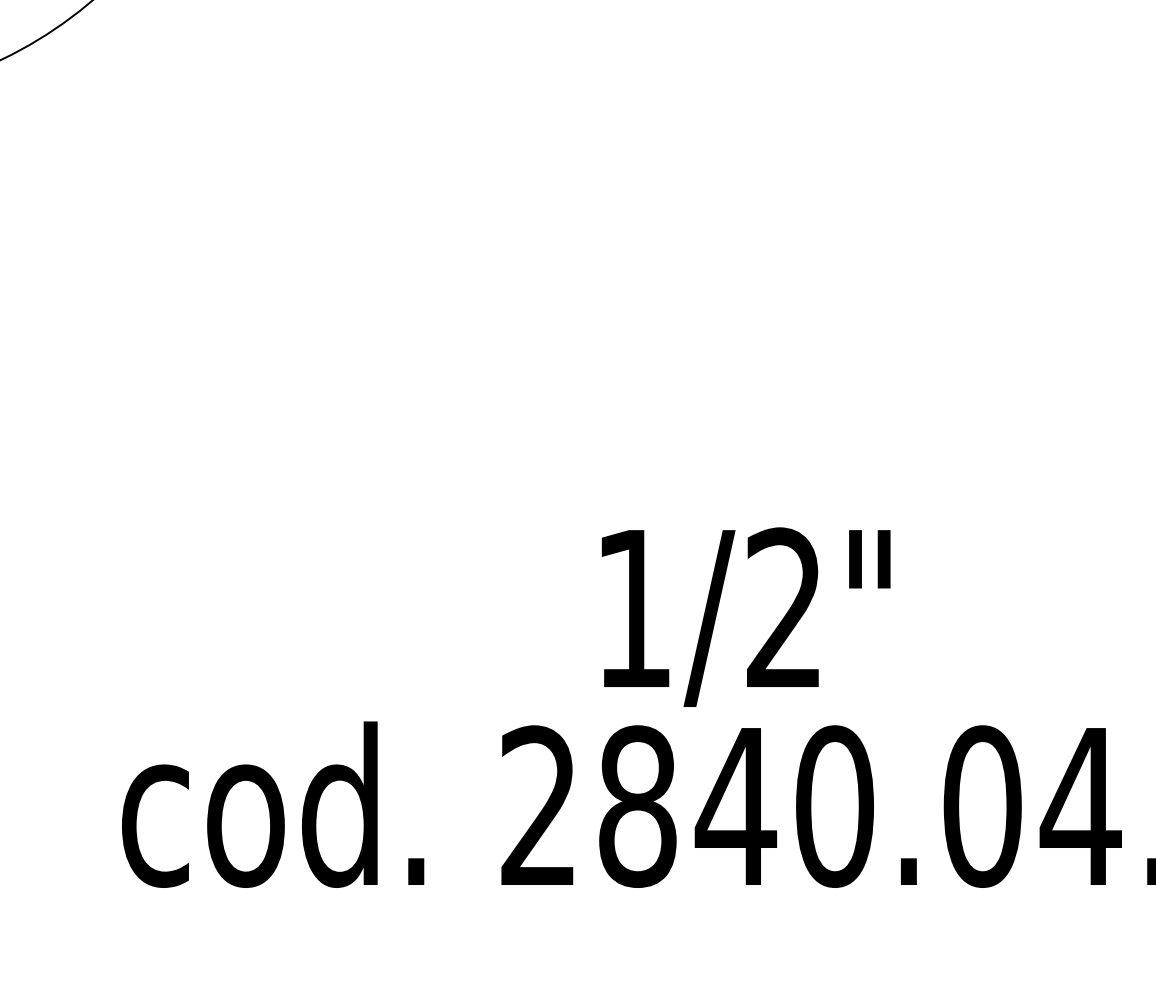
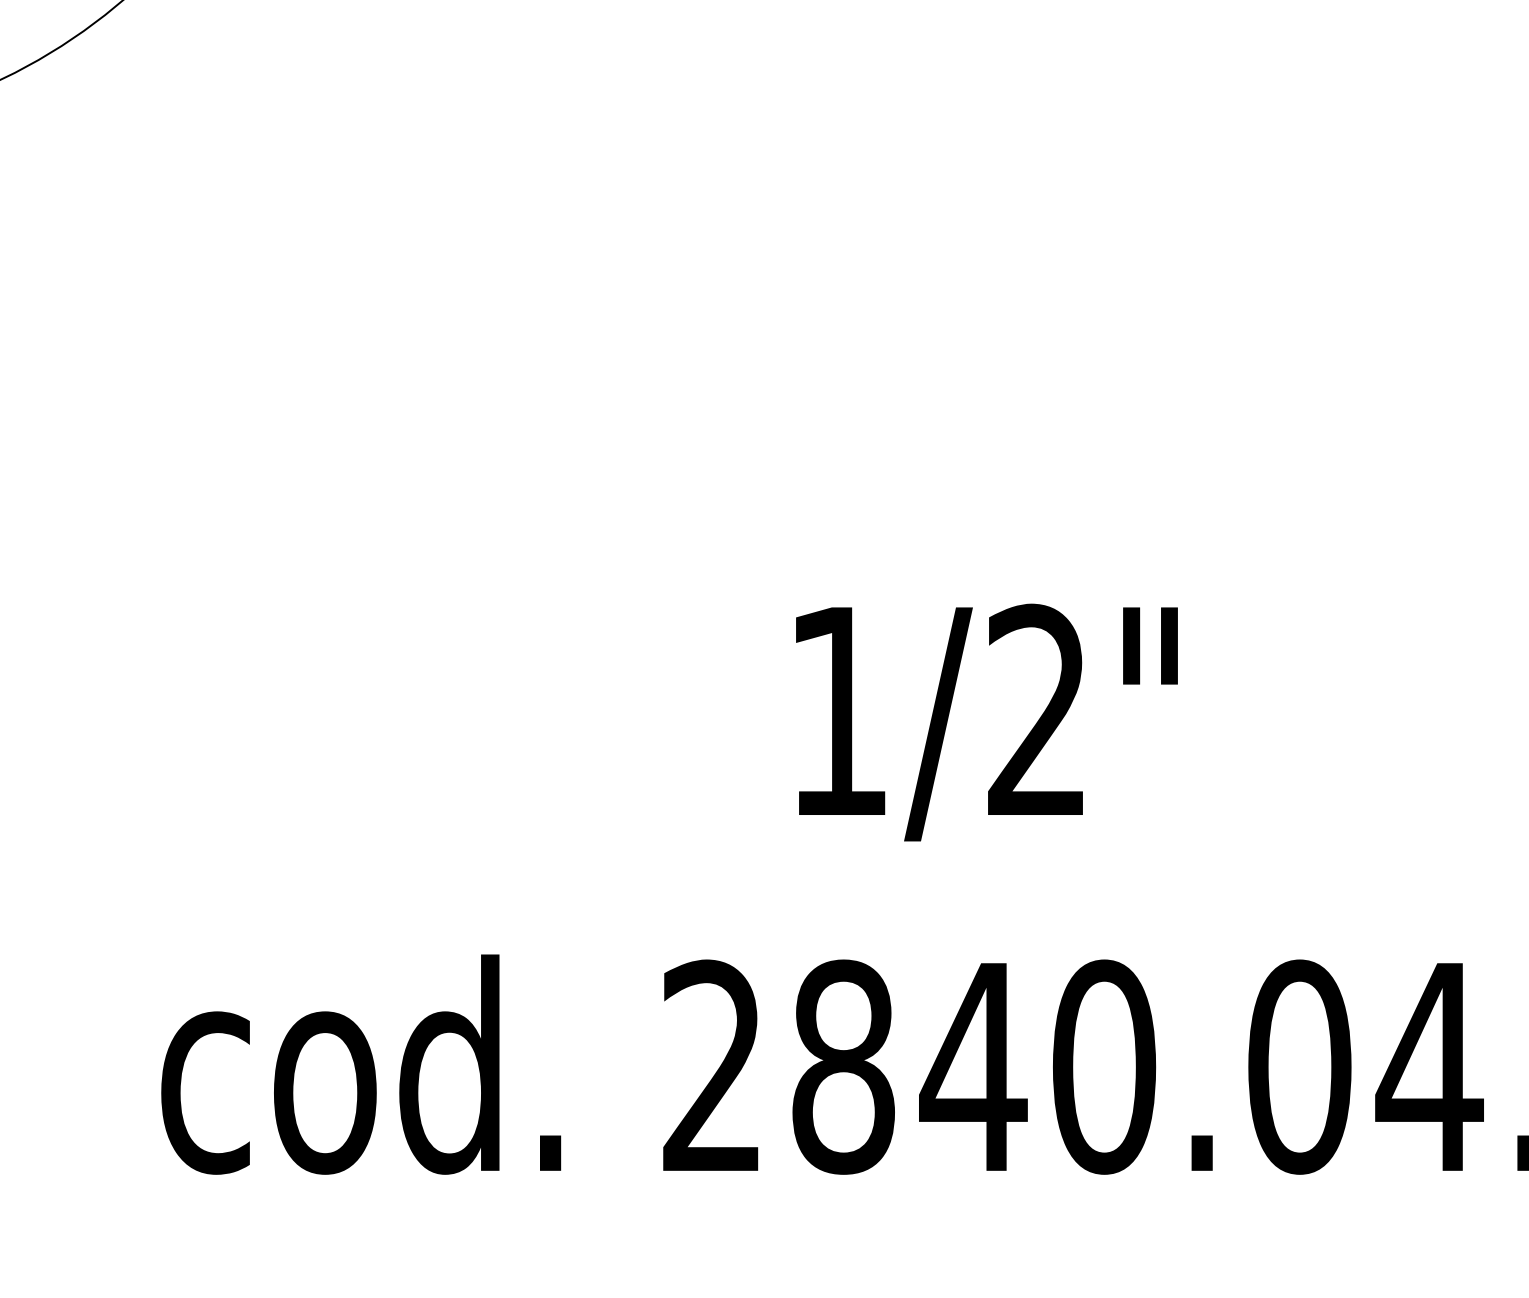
text: (745, 617) -> (986, 722), moved

